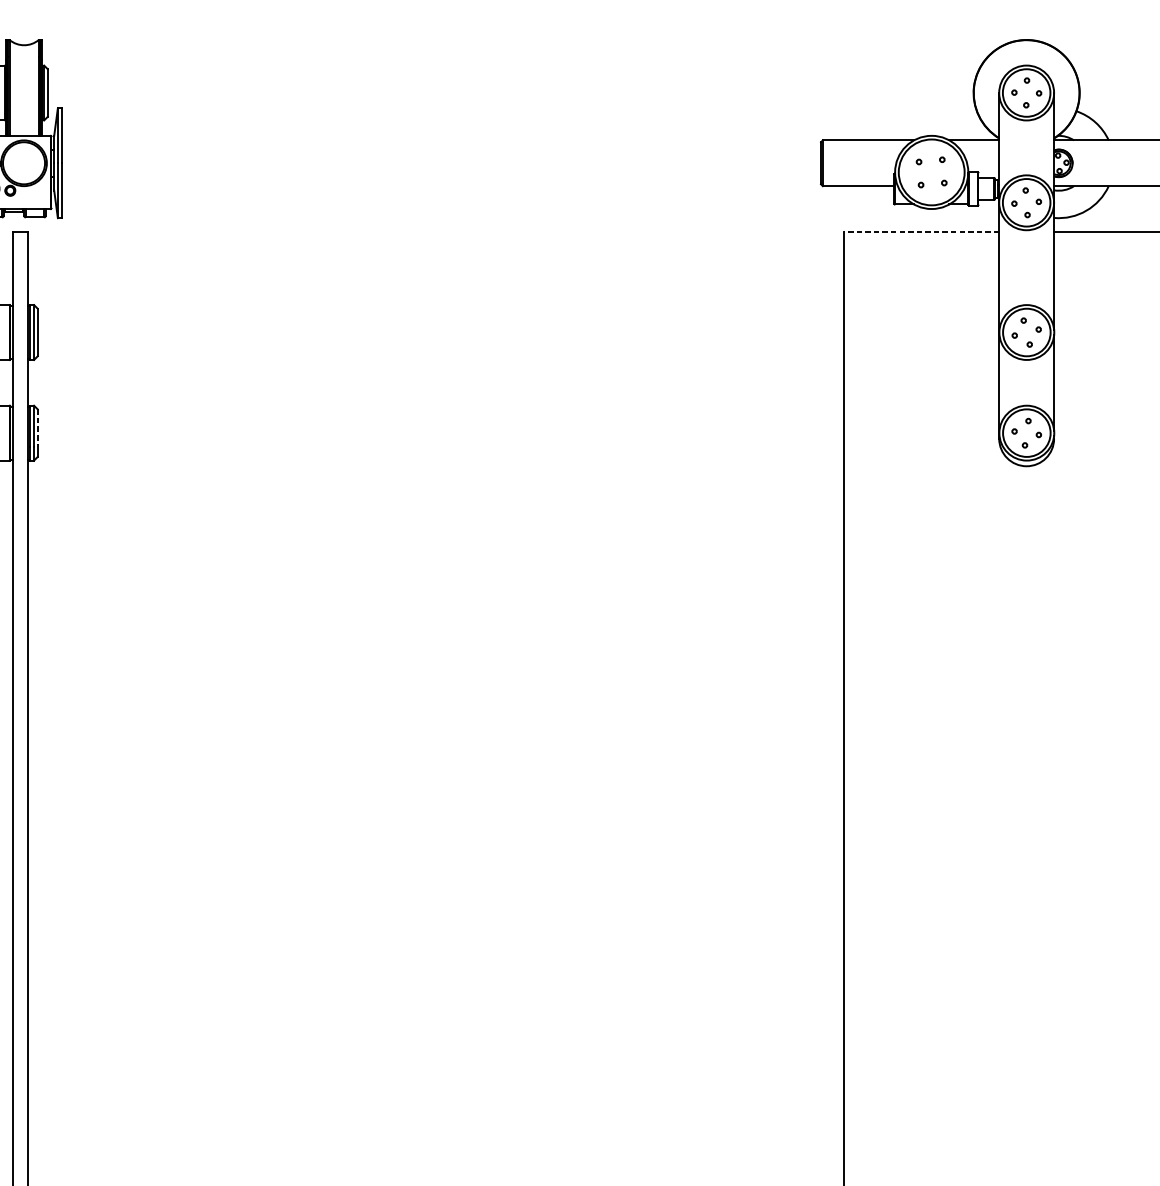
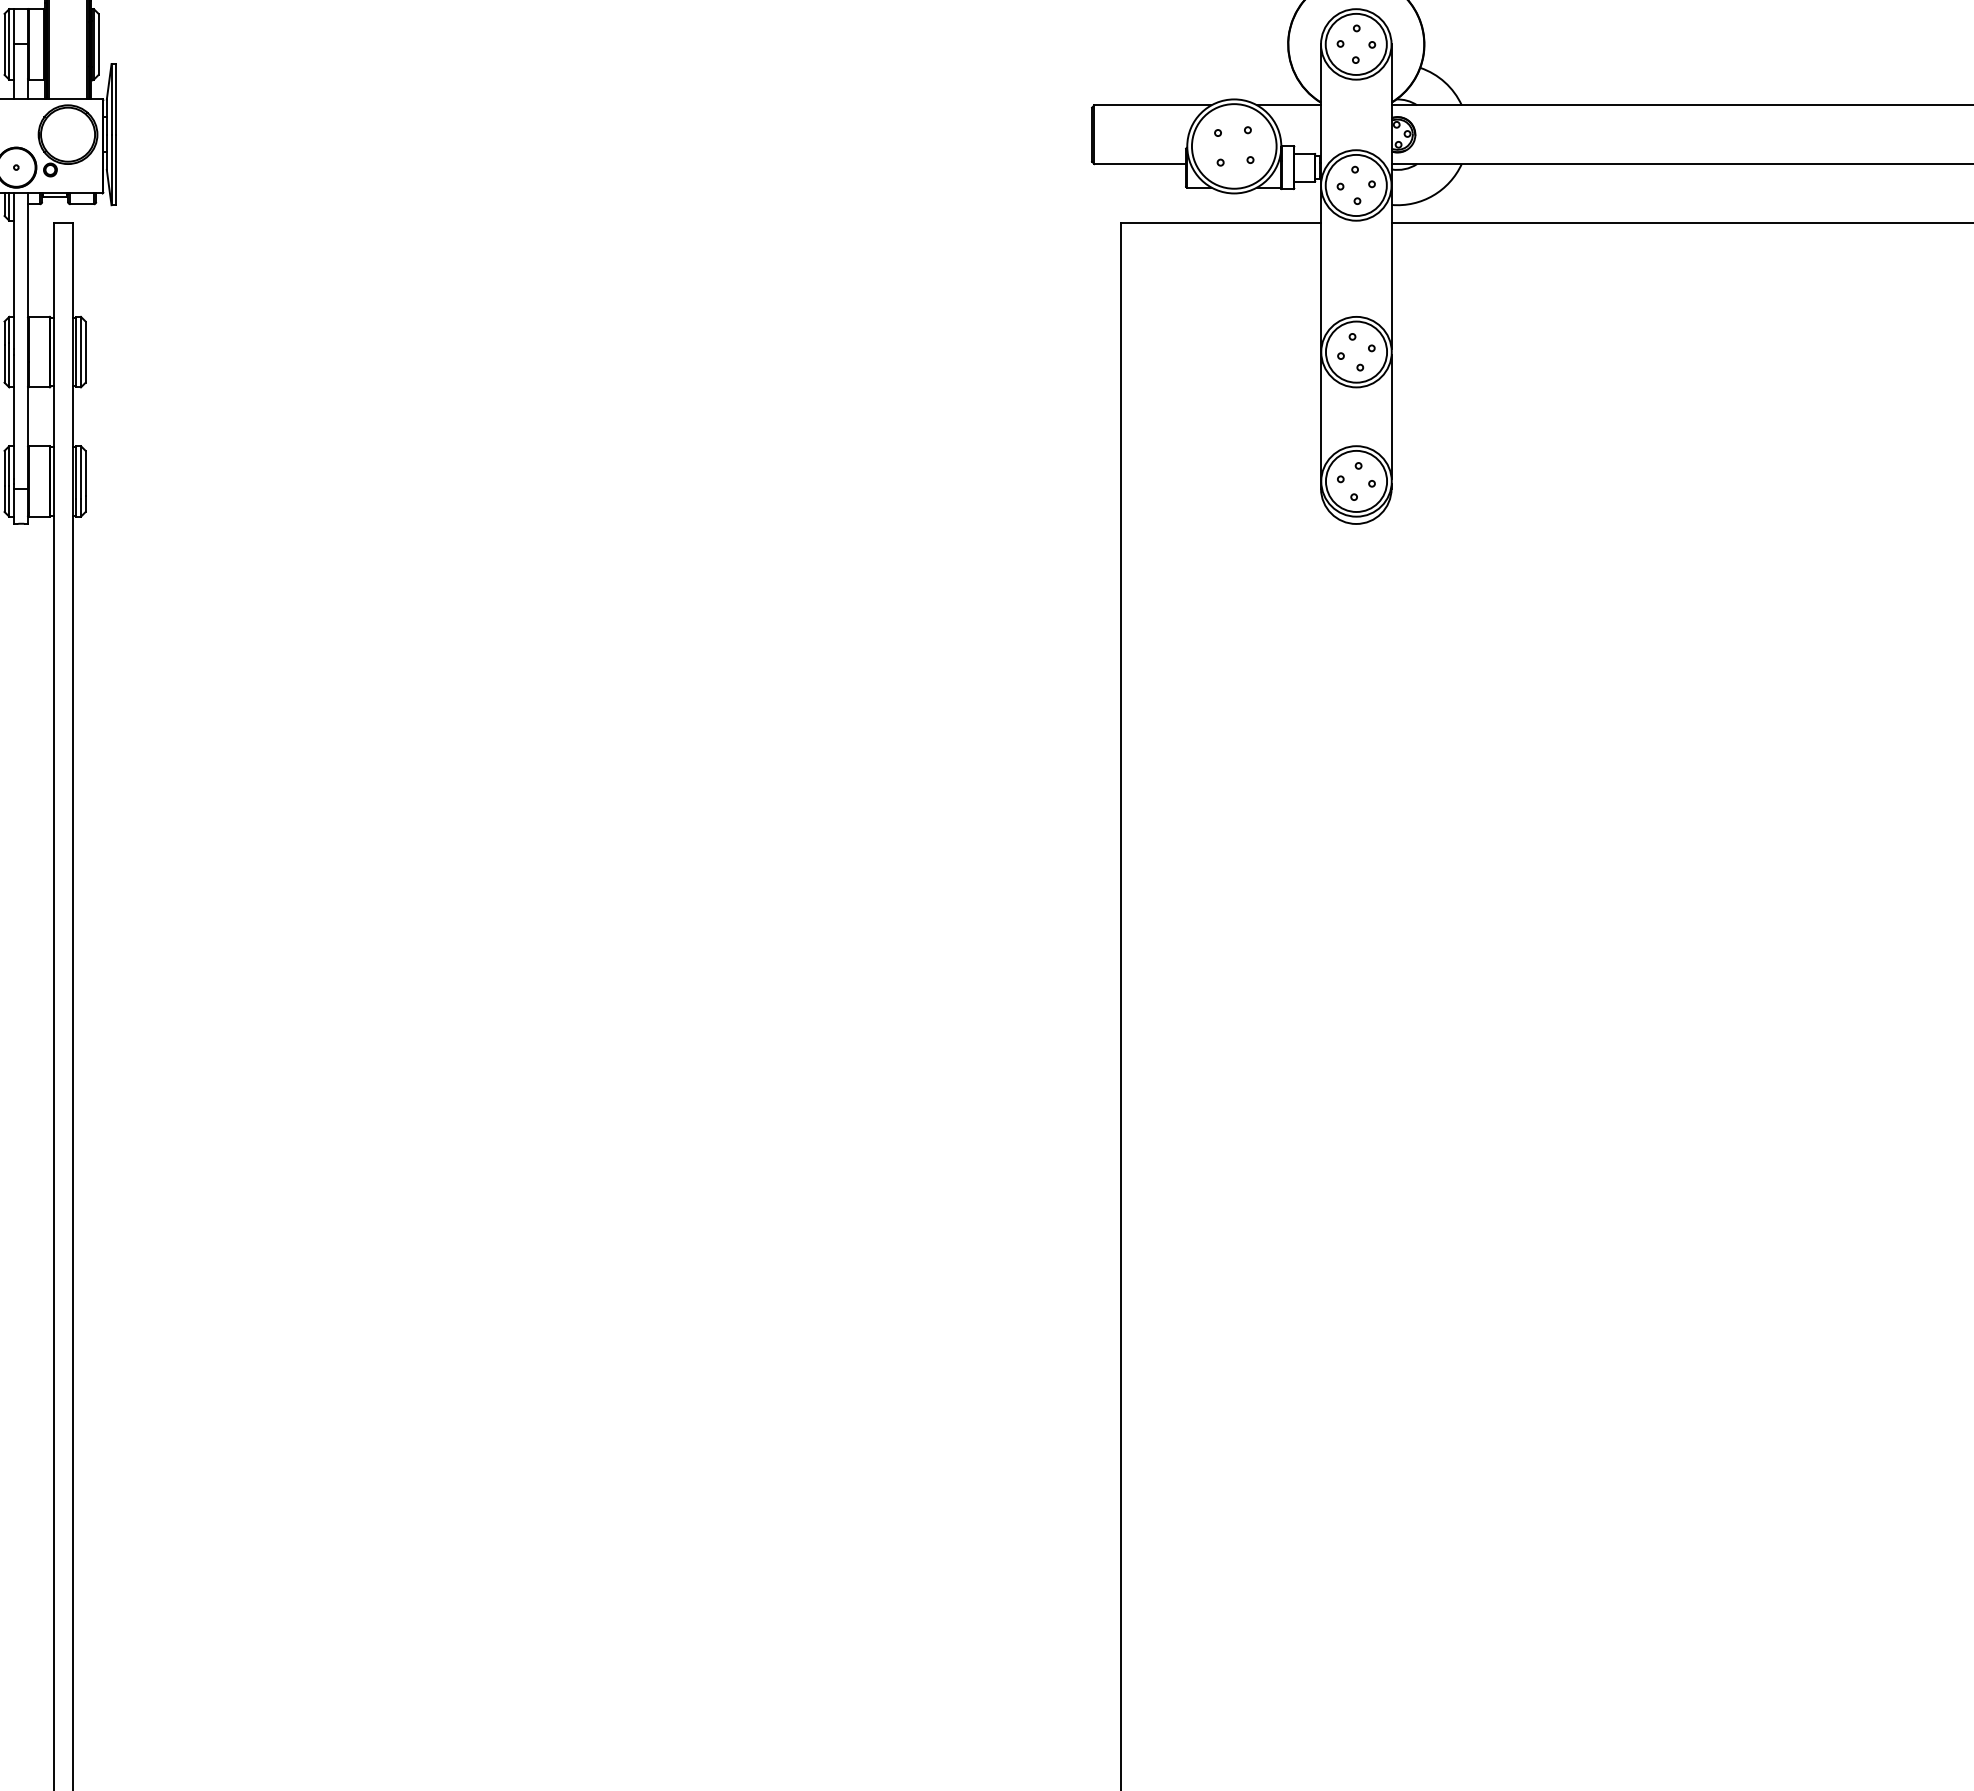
line: (921, 231) -> (1221, 222), dashed -> solid
line: (37, 426) -> (85, 473), dashed -> solid

